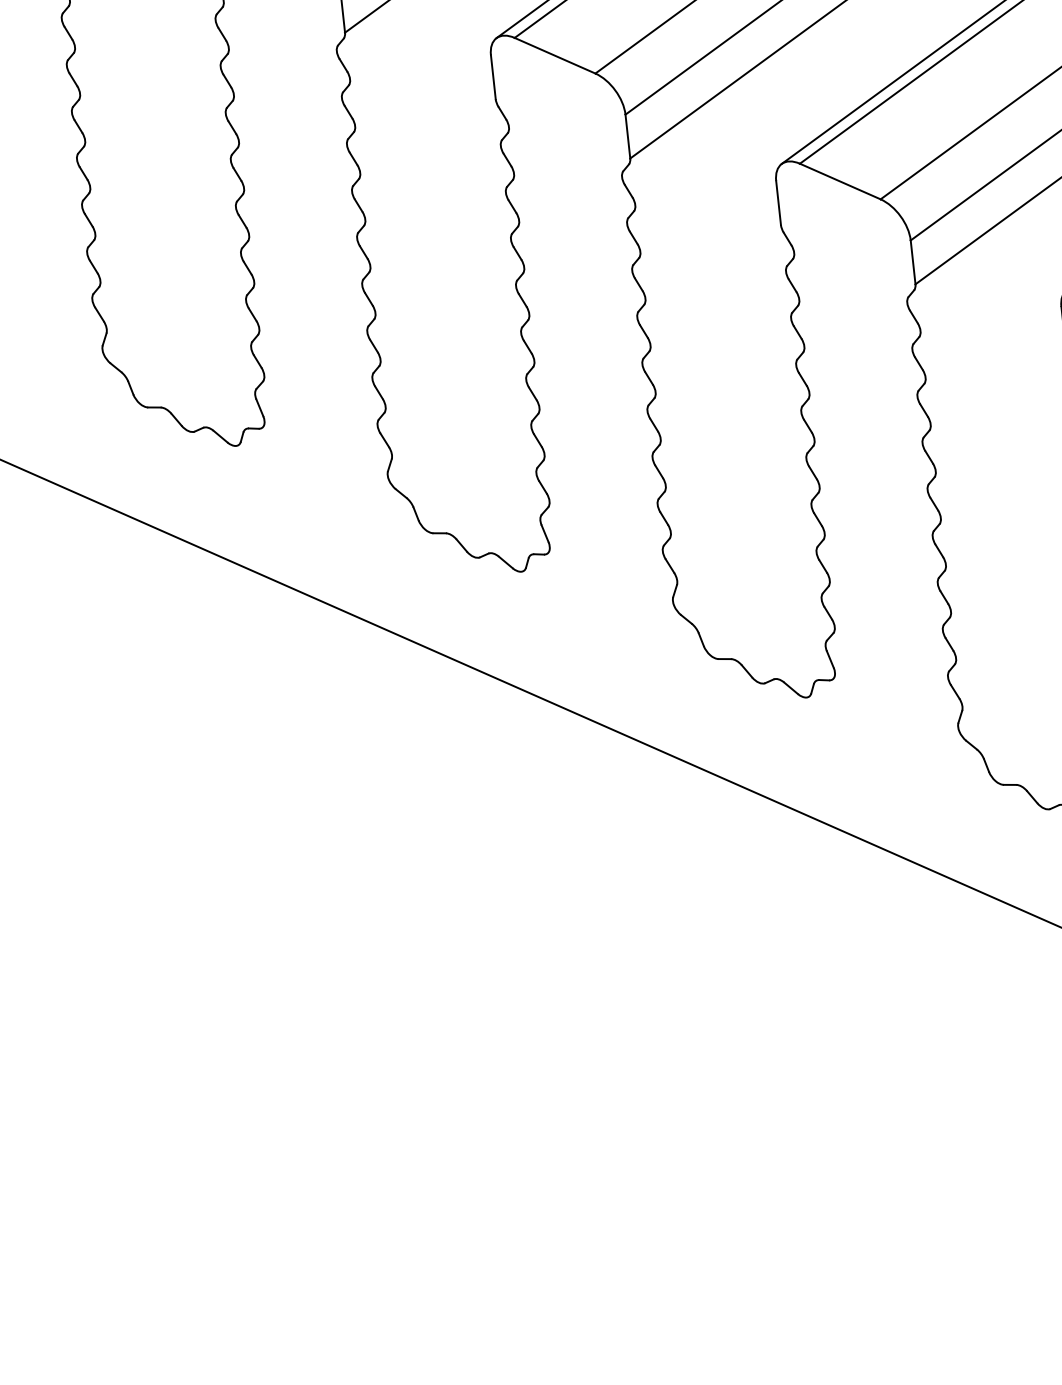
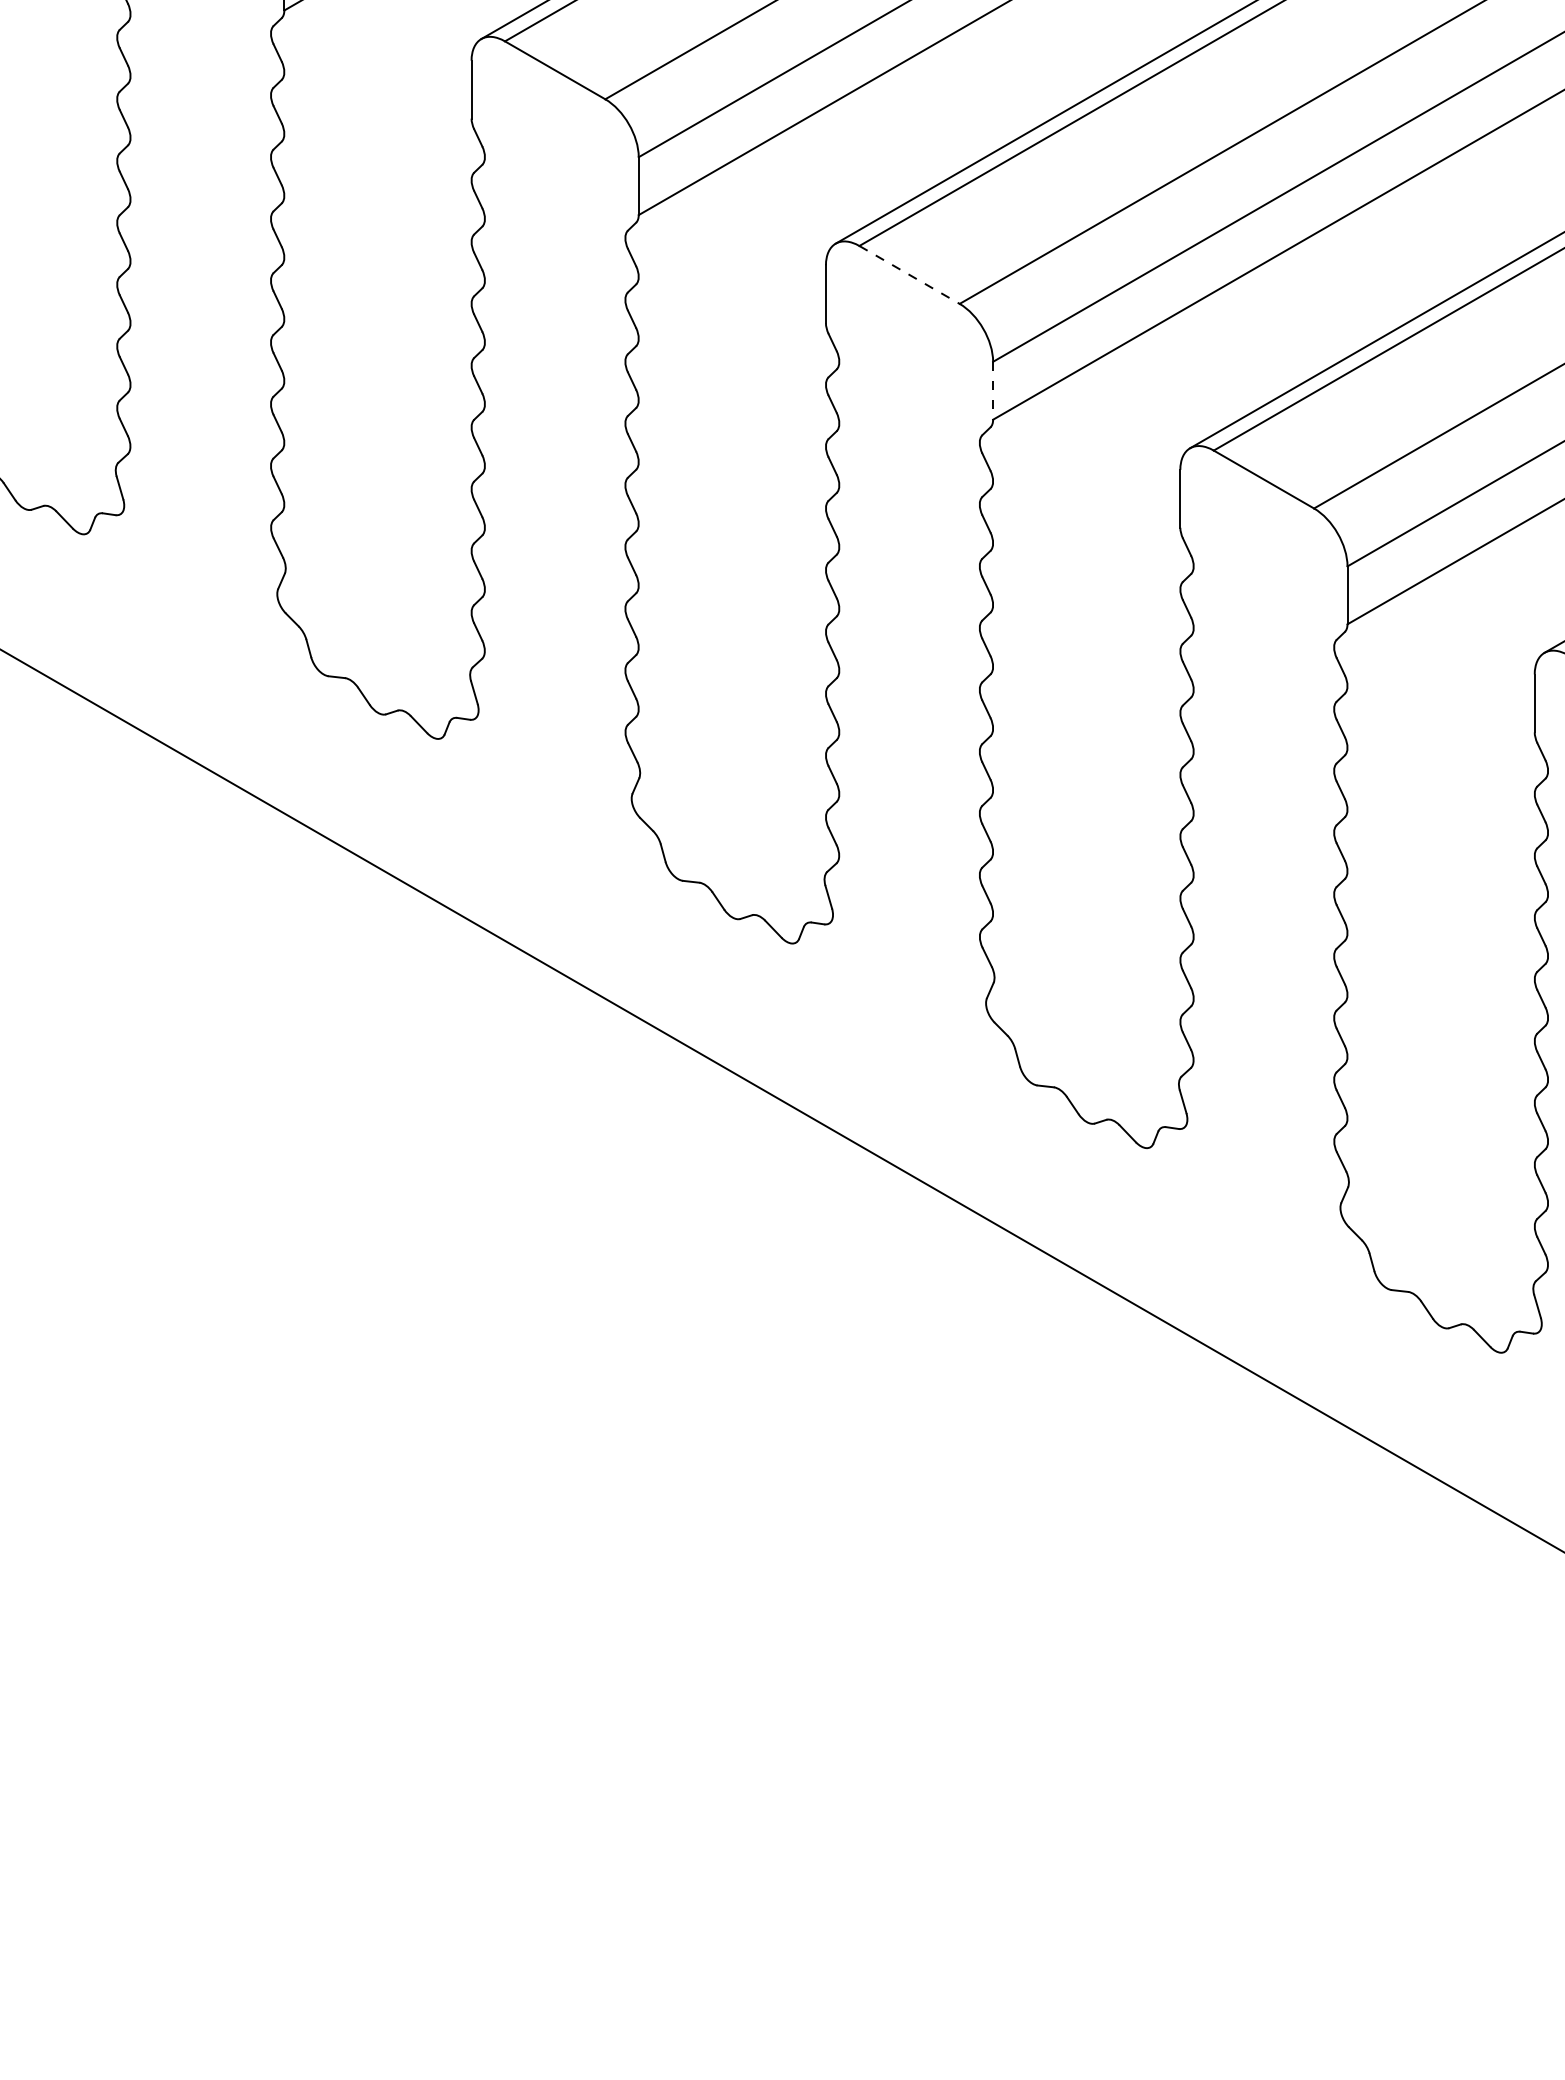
line: (554, 55) -> (909, 274), solid -> dashed
line: (628, 136) -> (993, 390), solid -> dashed

